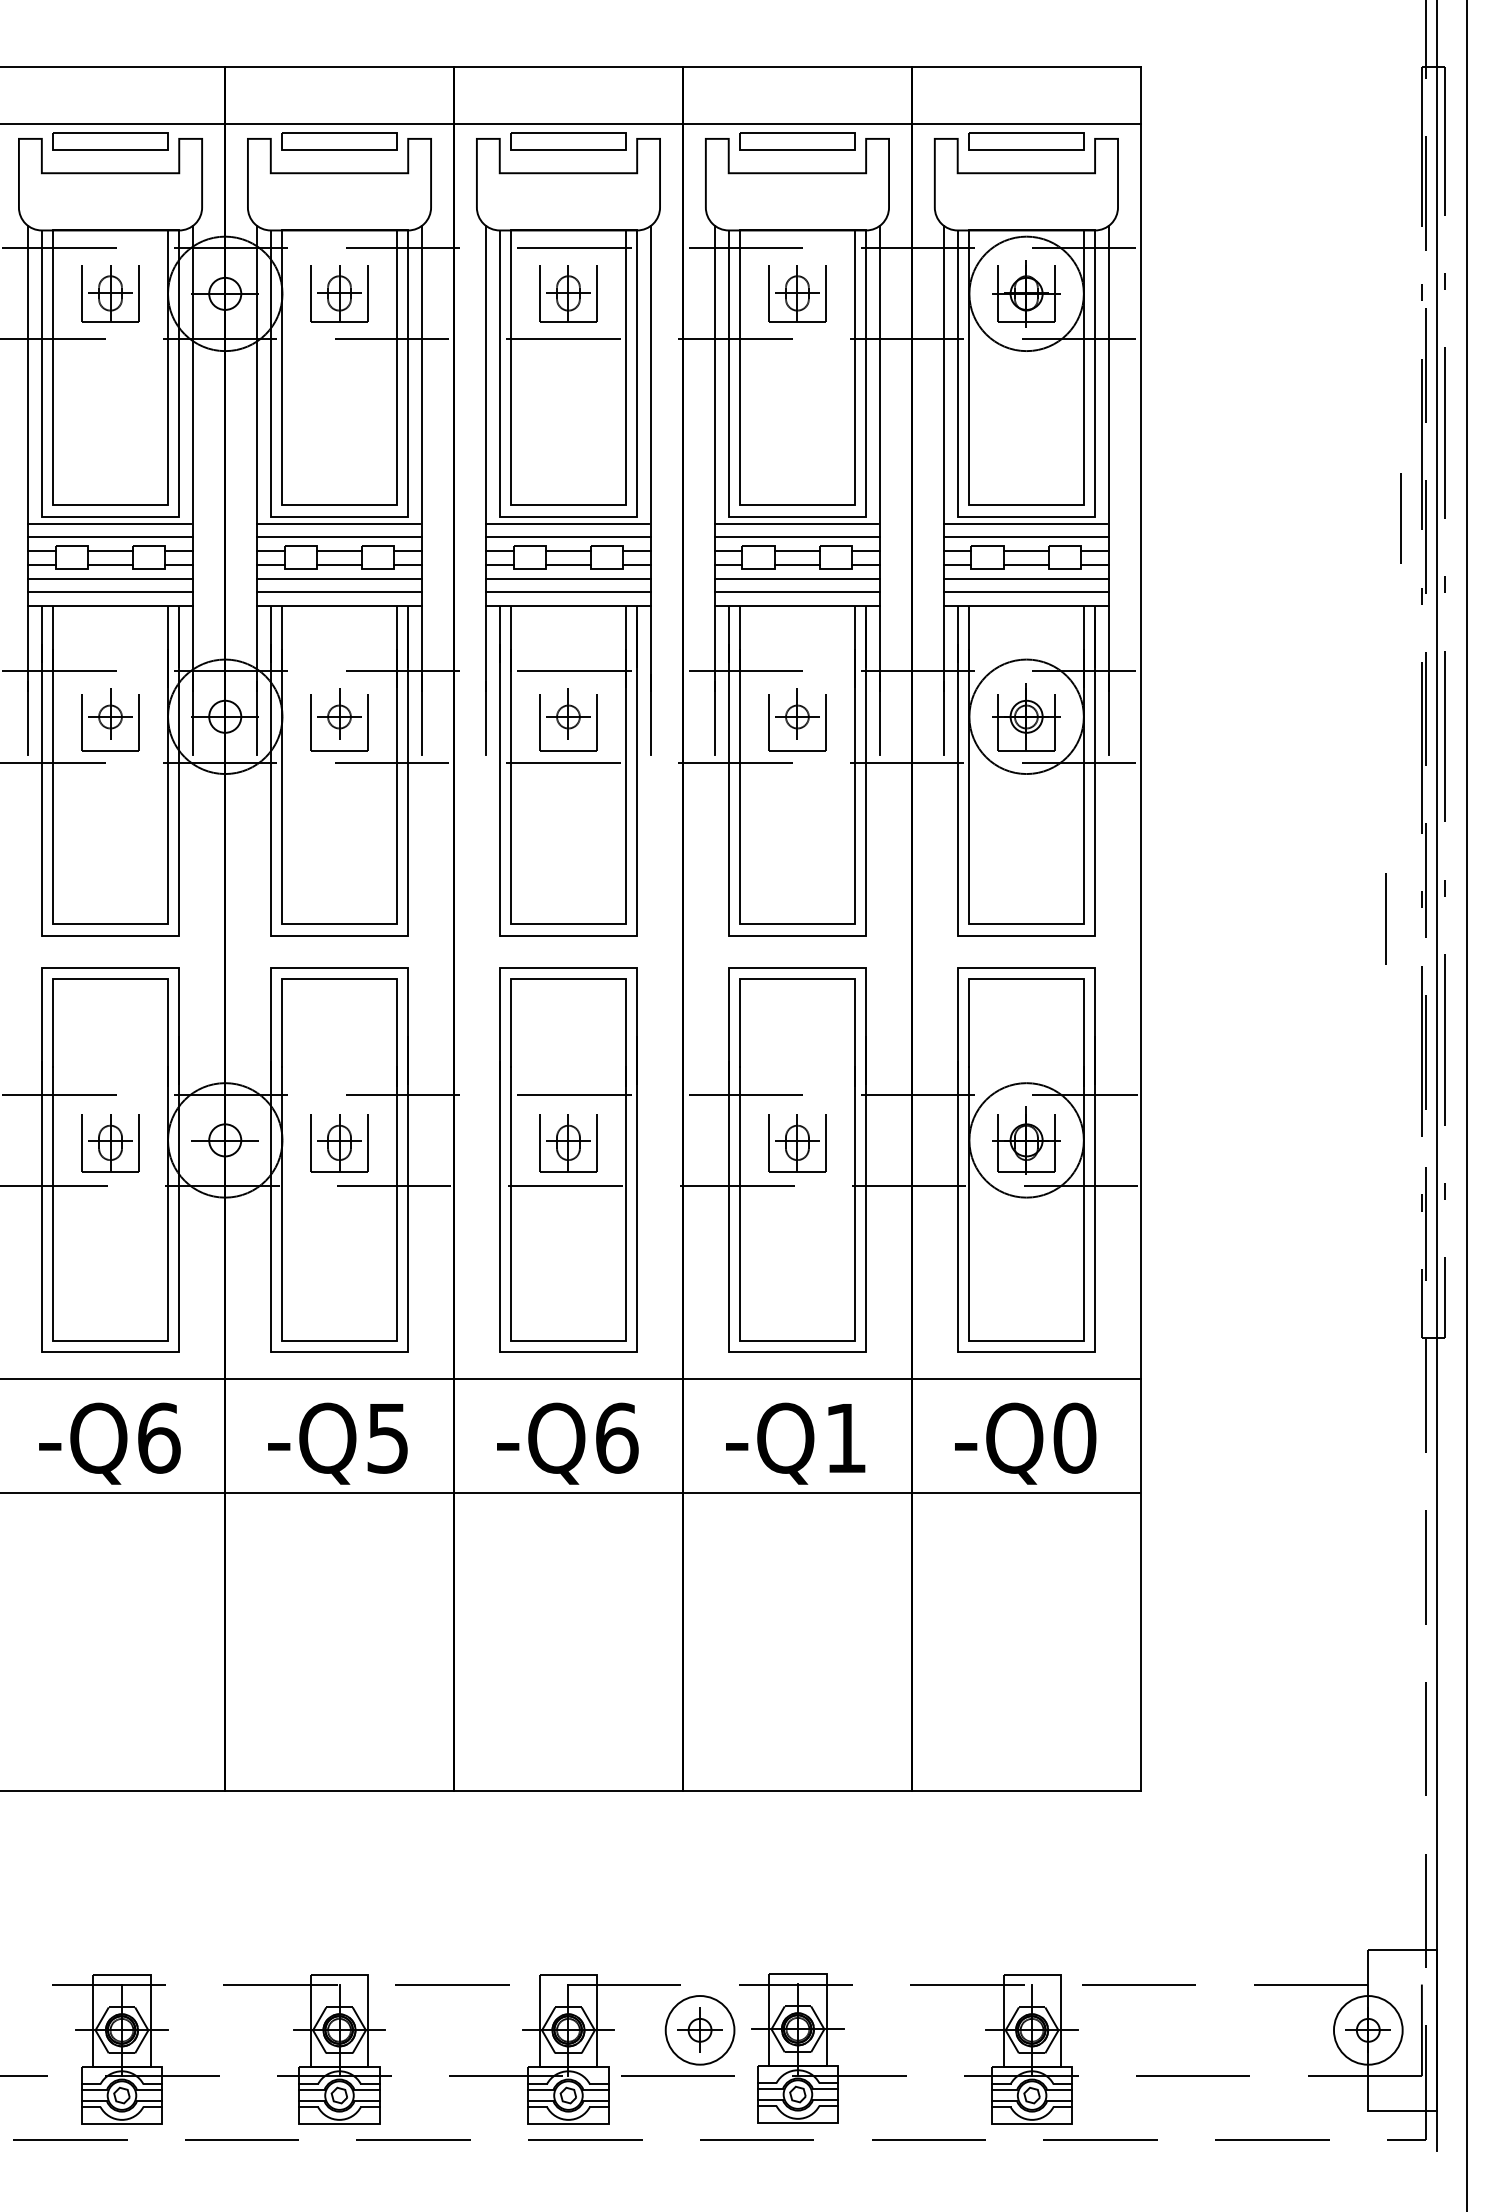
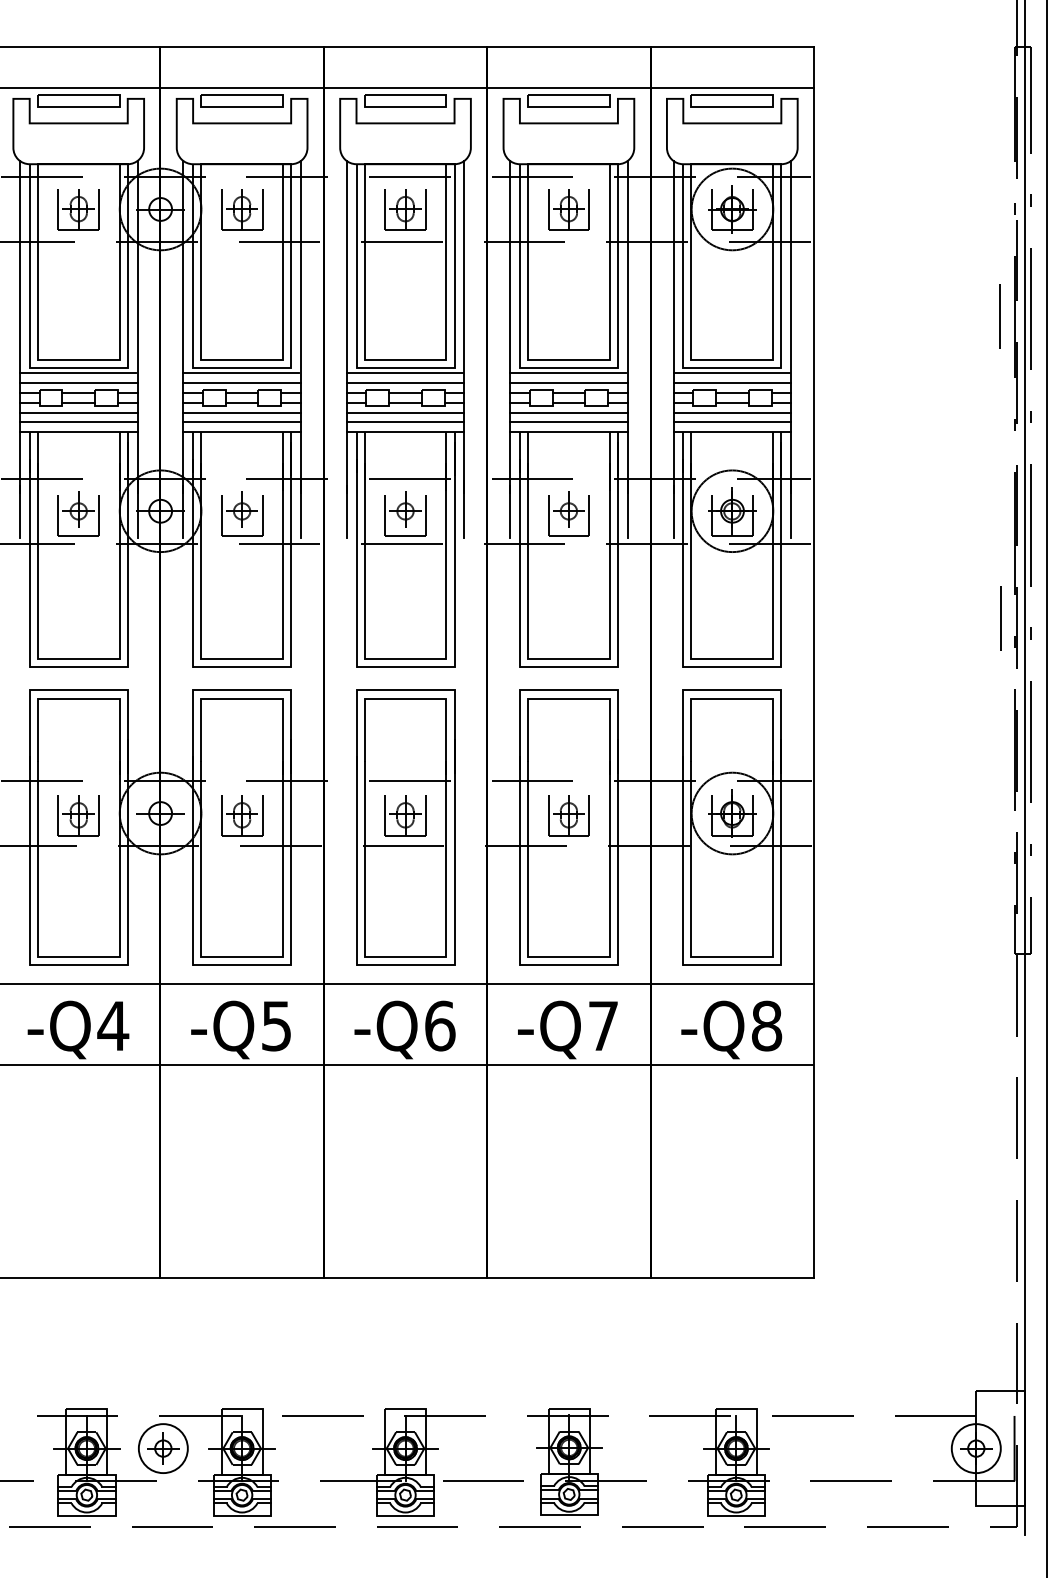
line: (1400, 518) -> (999, 316), moved
line: (1385, 918) -> (1000, 618), moved
text: (158, 1437) -> (112, 1025), -Q6 -> -Q4
text: (845, 1438) -> (603, 1026), -Q1 -> -Q7
text: (1074, 1438) -> (766, 1026), -Q0 -> -Q8
part: (699, 2030) -> (162, 1448), moved

